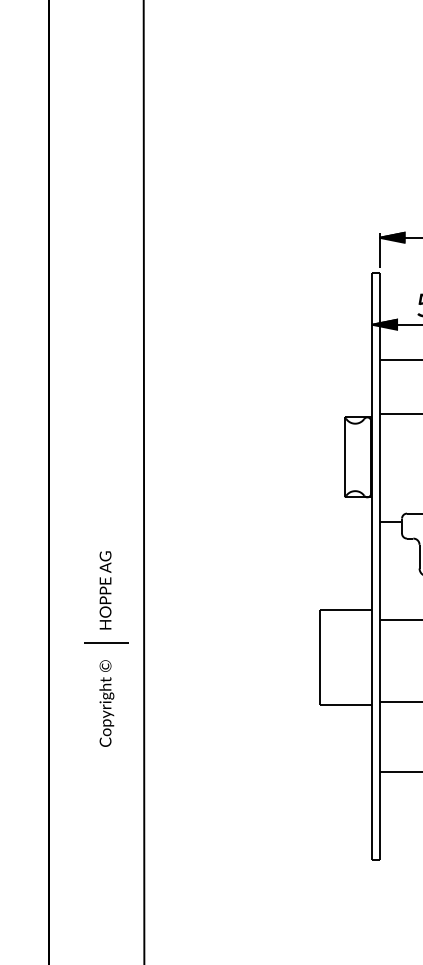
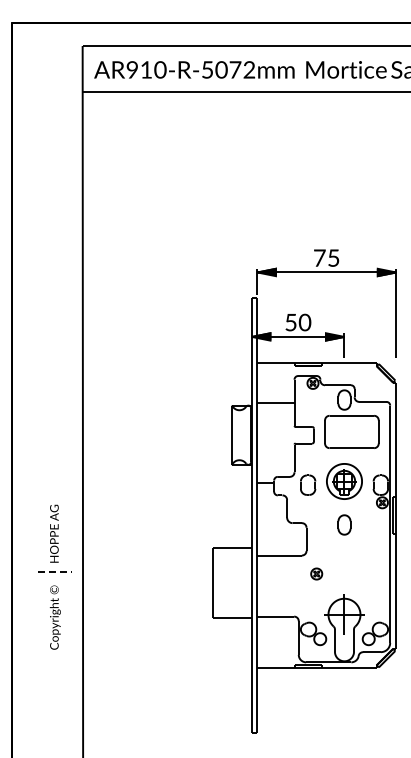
line: (105, 642) -> (54, 572), solid -> dashed

